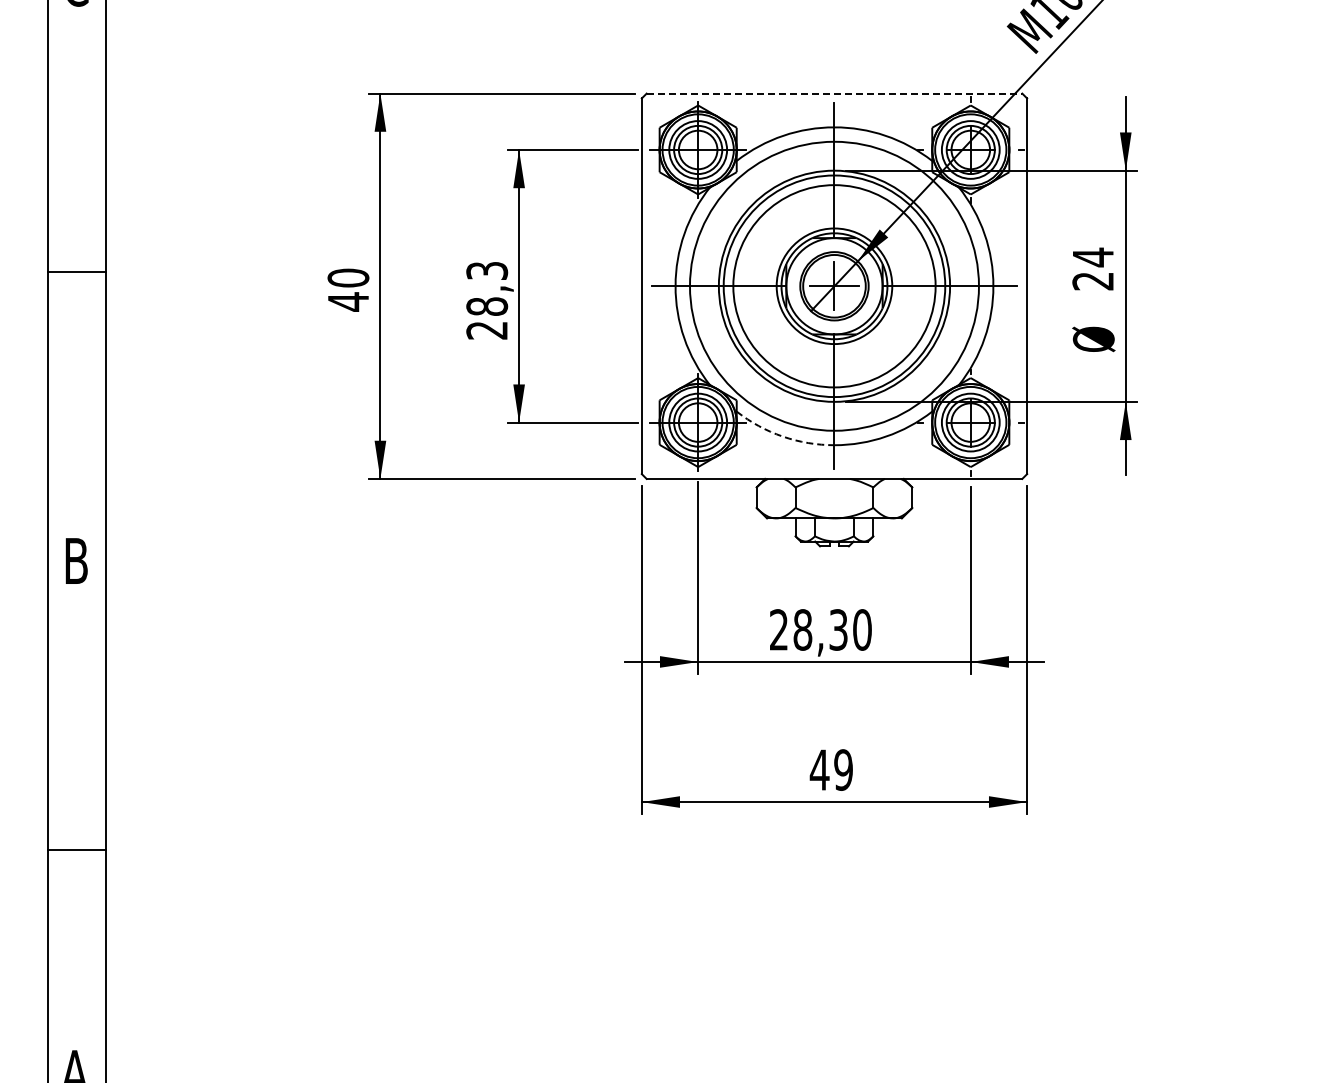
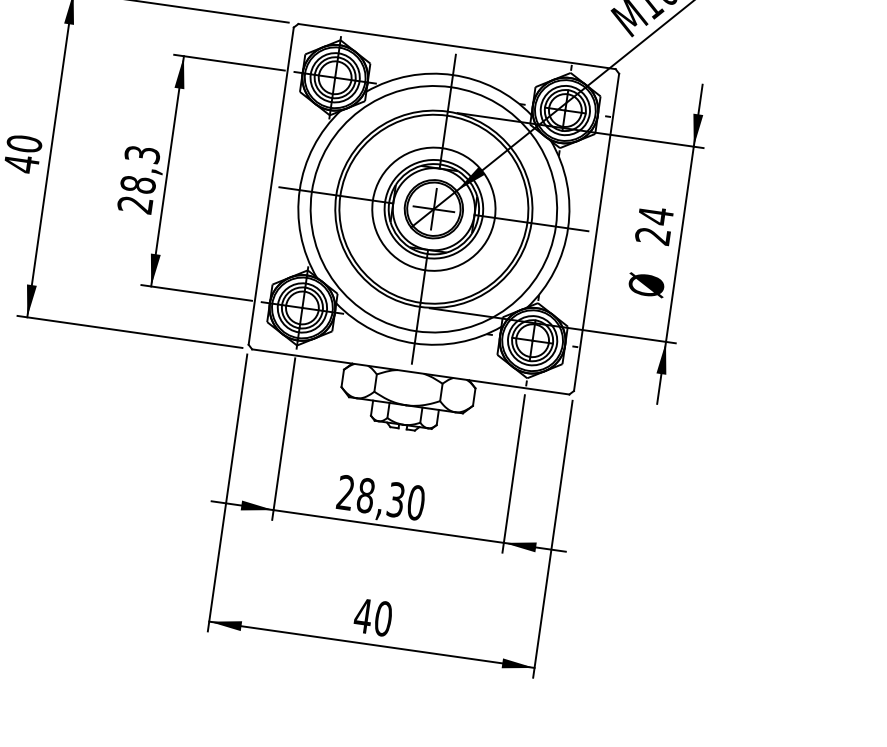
line: (834, 93) -> (457, 46), dashed -> solid
circle: (834, 286) -> (433, 209), size x0.71
arc: (782, 436) -> (371, 329), dashed -> solid
text: (843, 769) -> (383, 618), 49 -> 40

